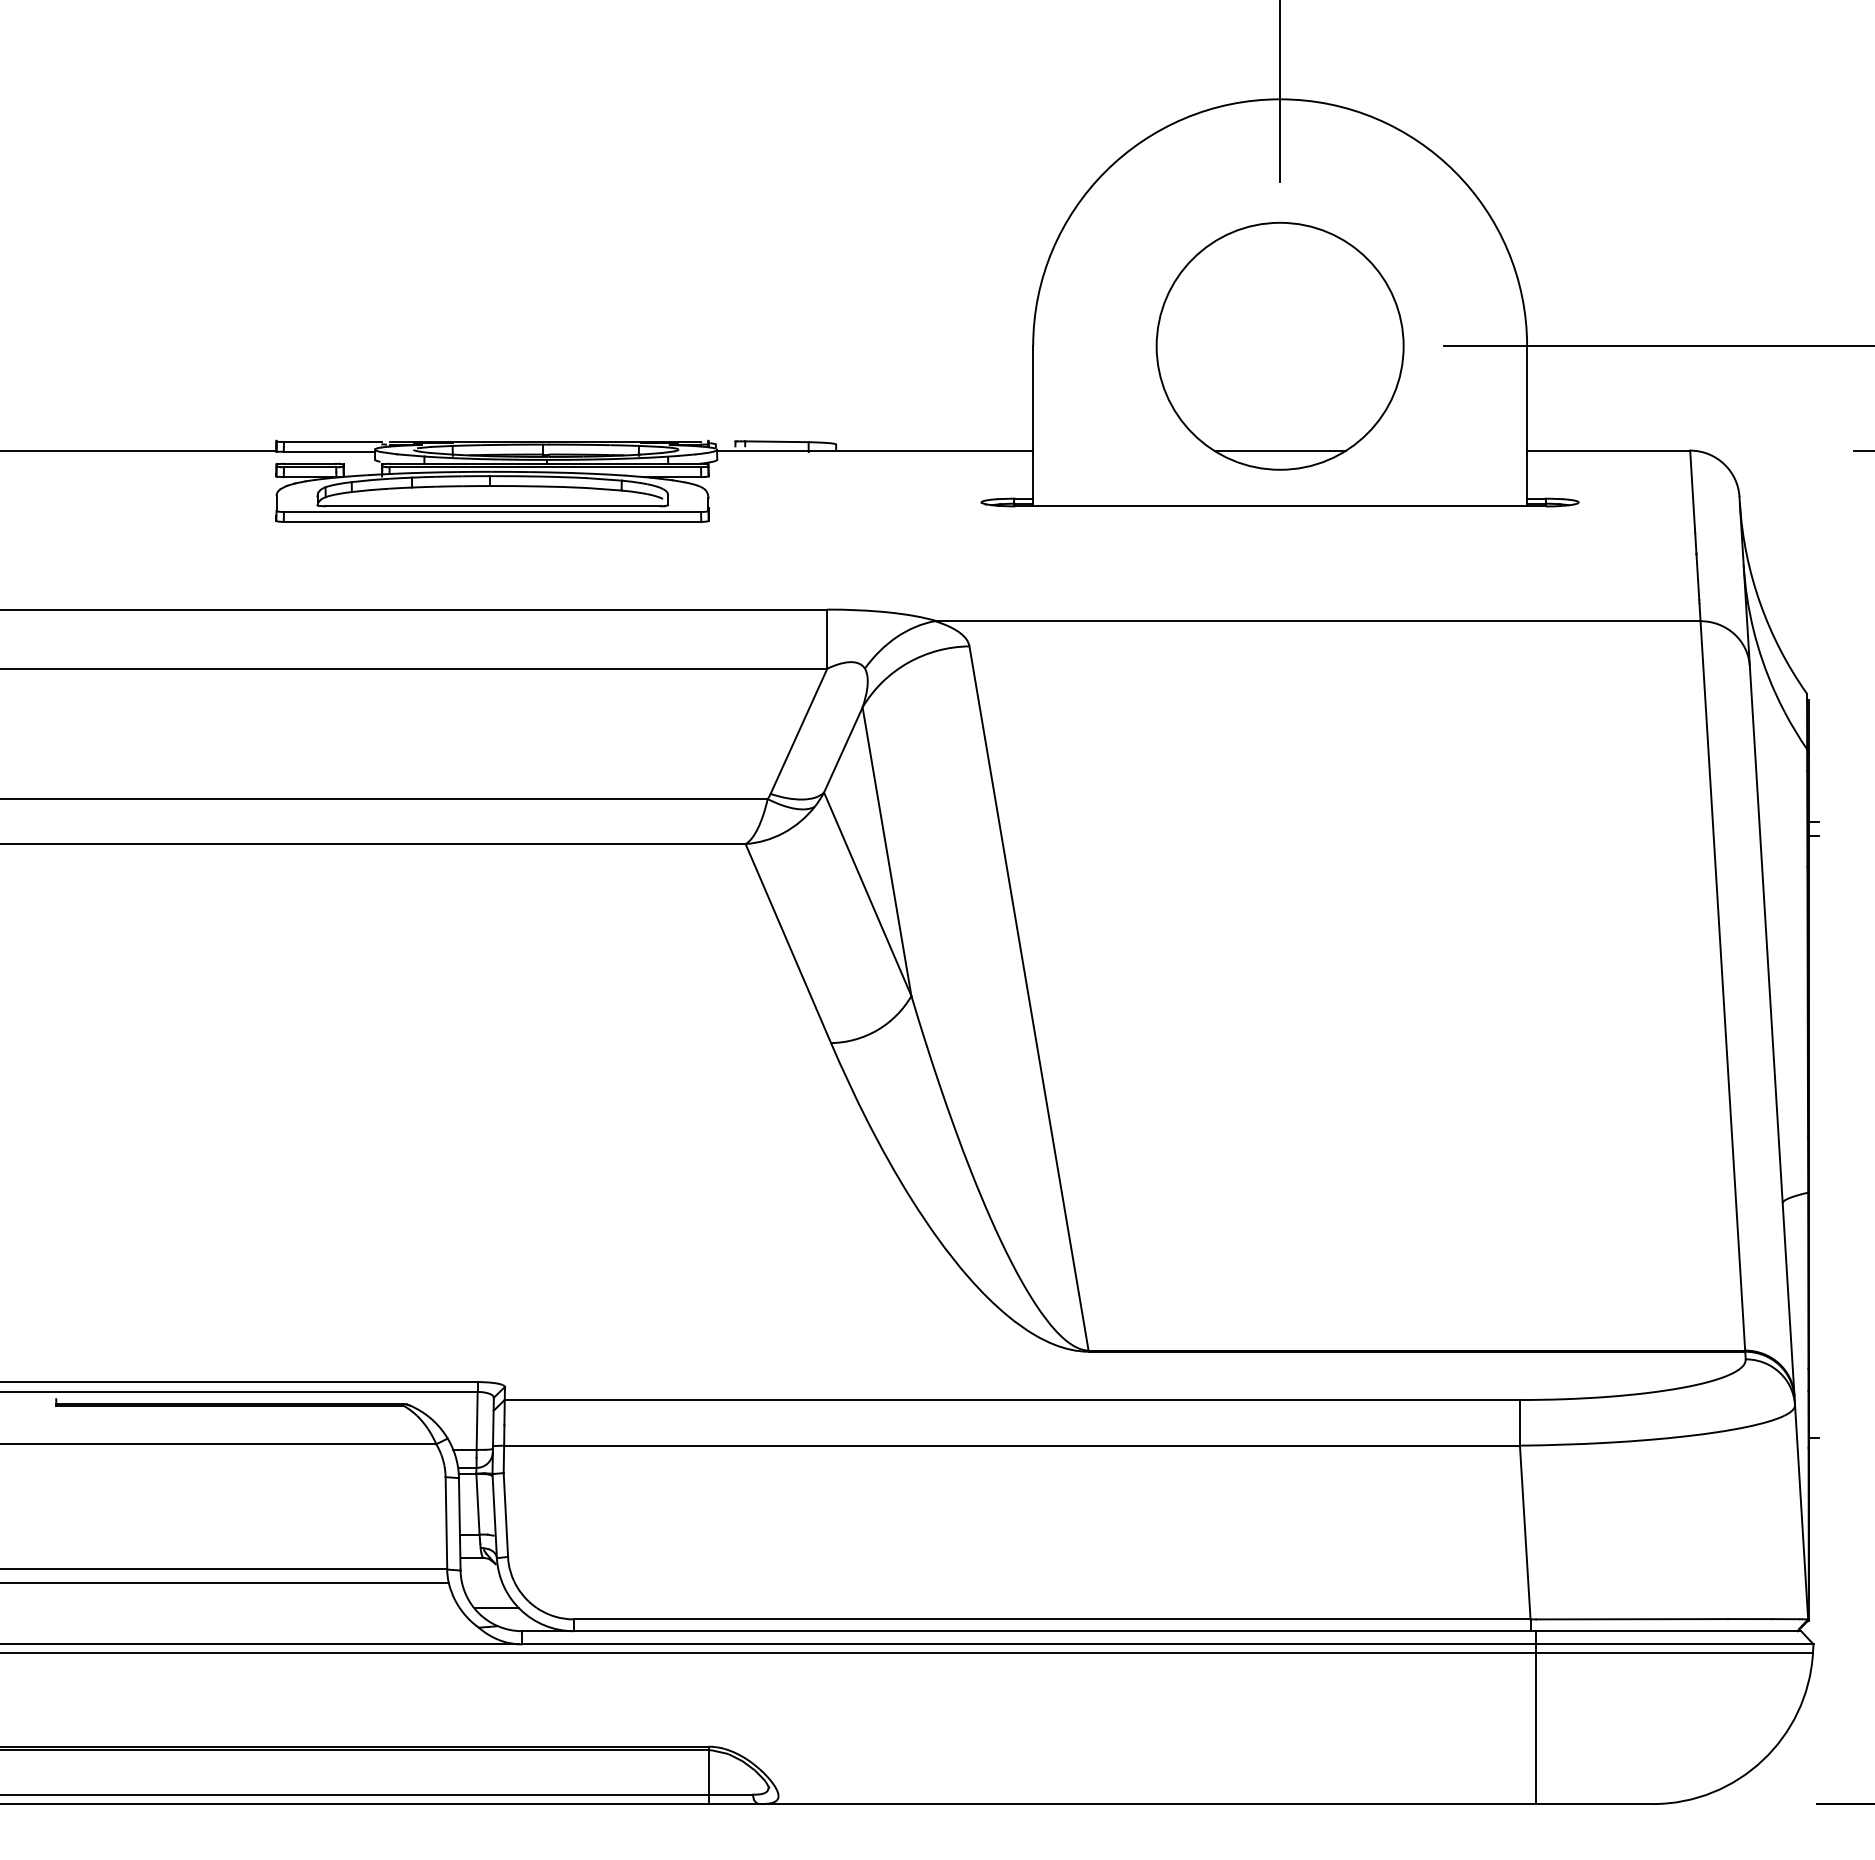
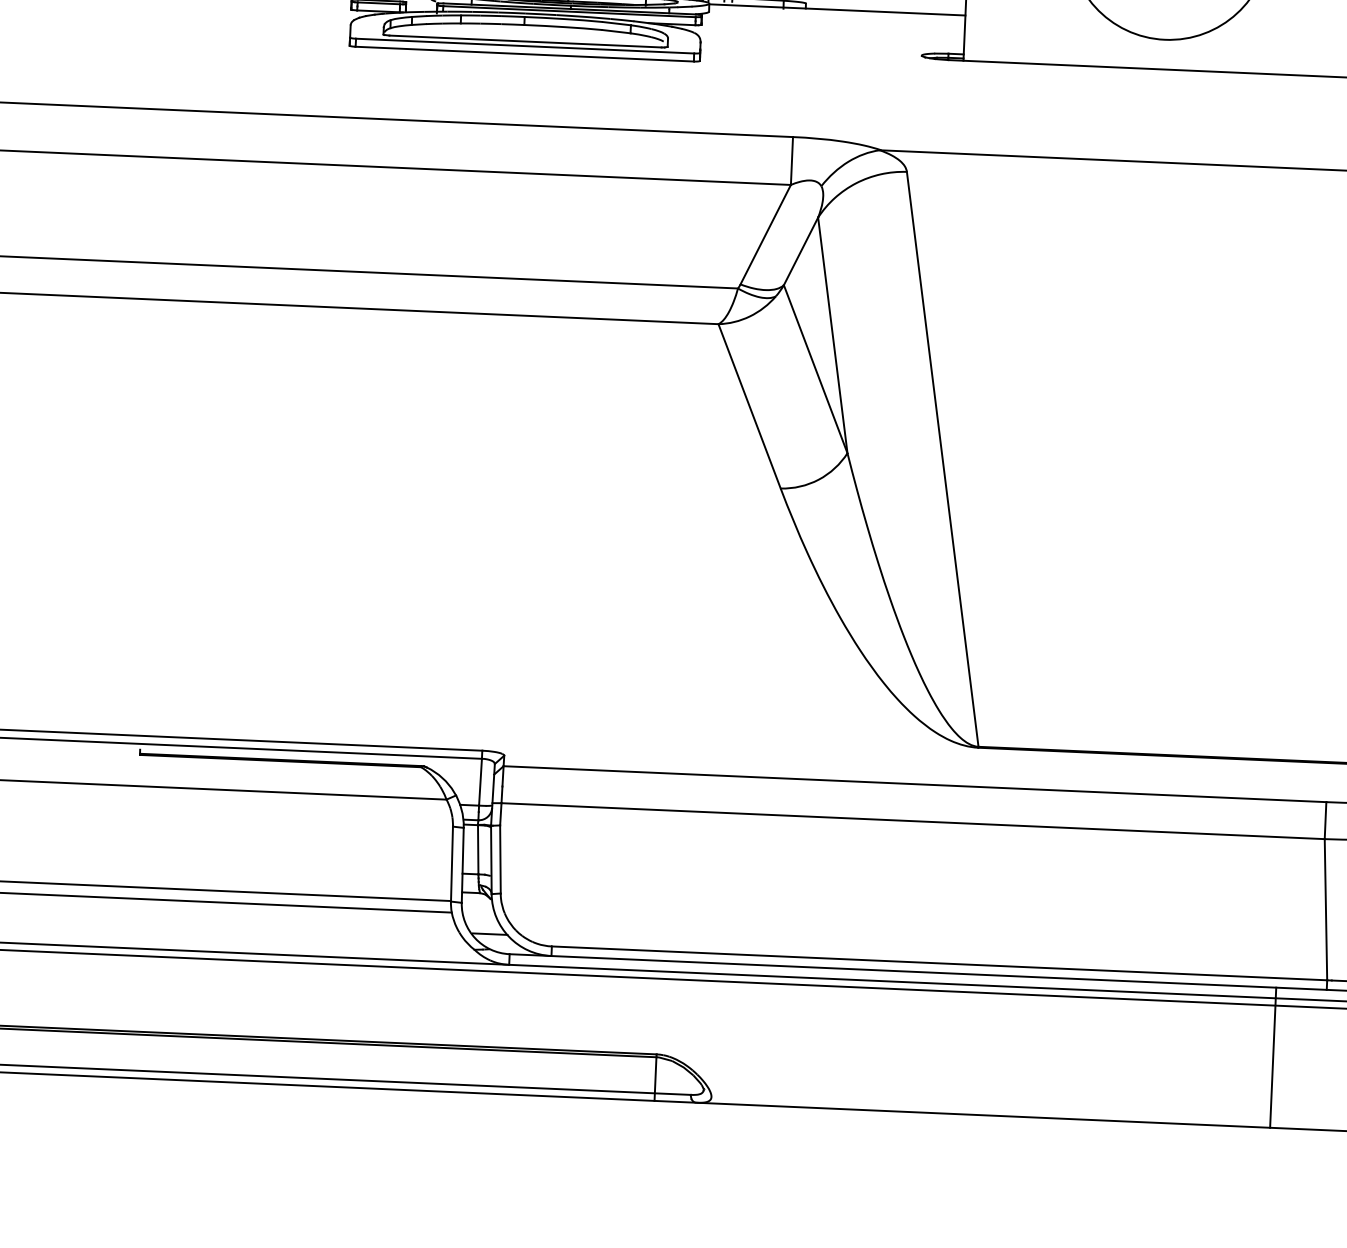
line: (1279, 450) -> (1165, 24), removed
line: (1536, 1717) -> (1273, 1057), moved

